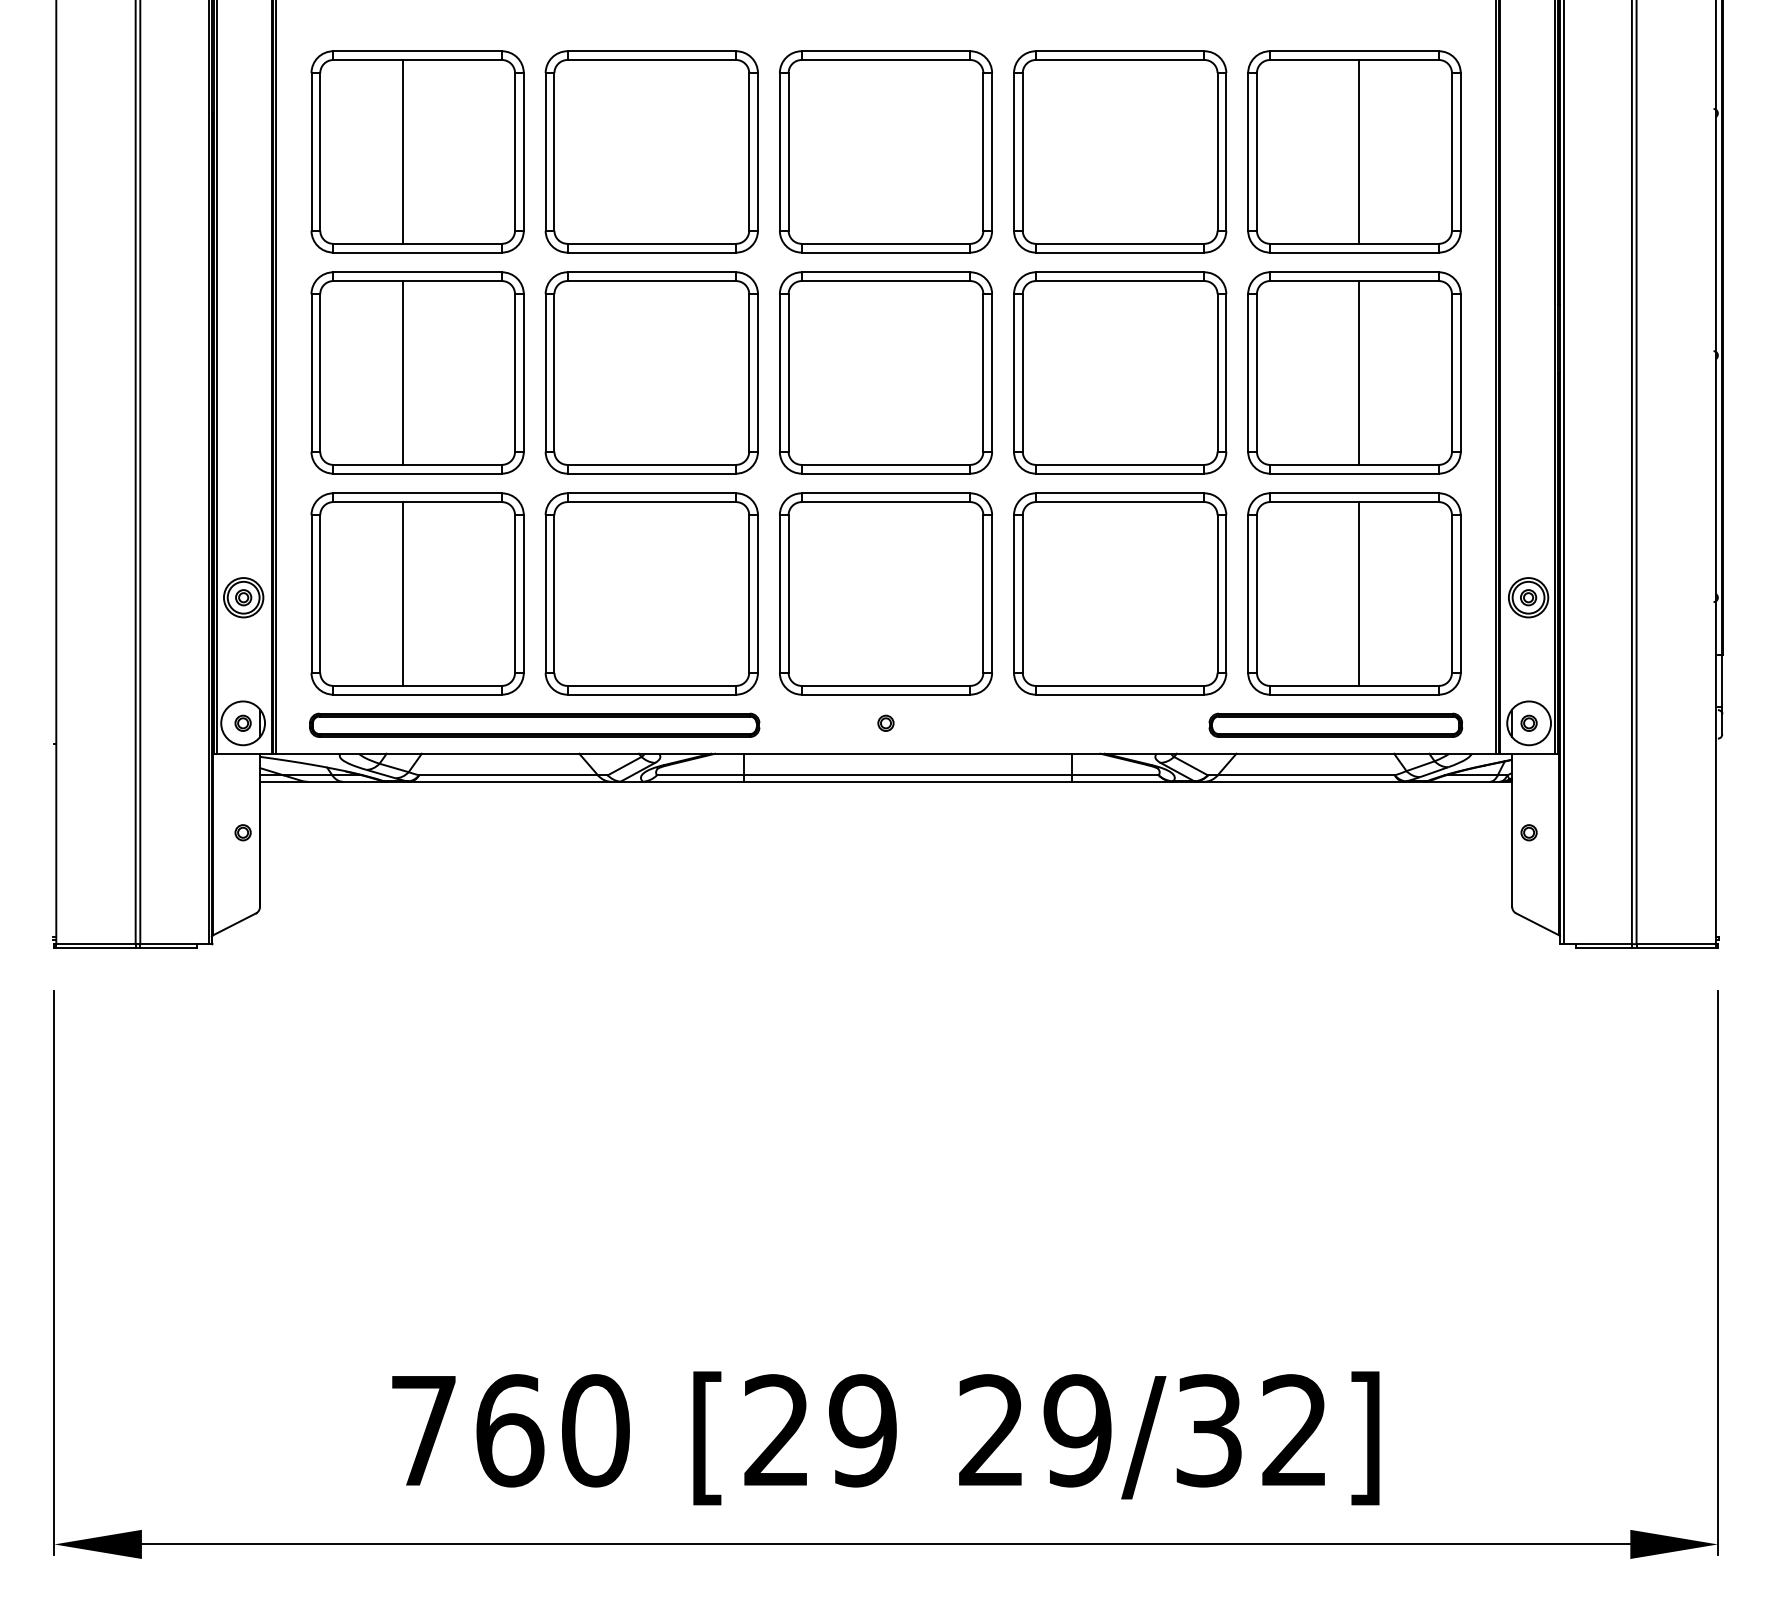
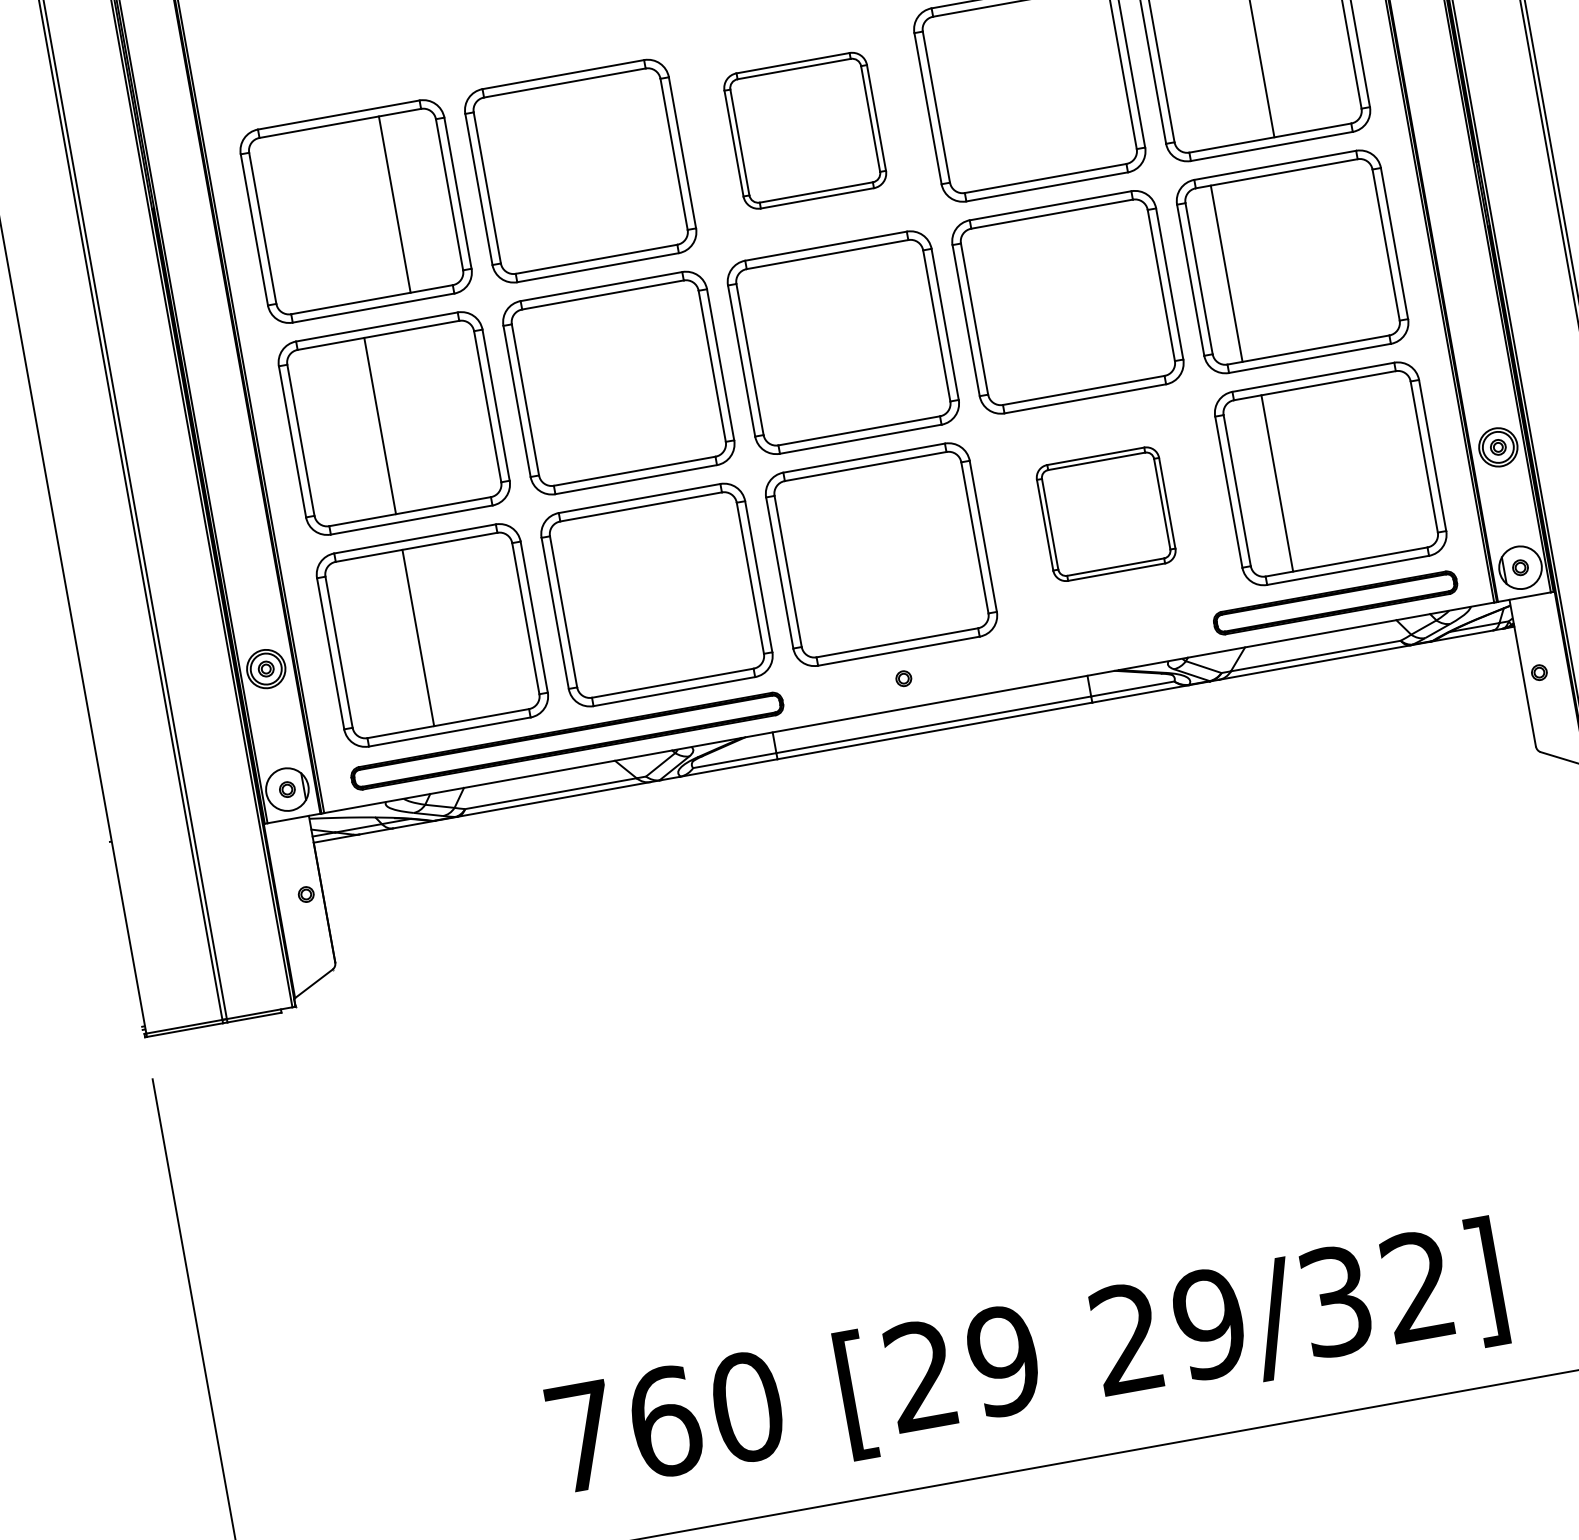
line: (402, 151) -> (394, 204), moved
part: (885, 151) -> (804, 130), size x0.7
line: (1358, 372) -> (1226, 273), moved
part: (1120, 593) -> (1106, 513), size x0.6
line: (1358, 593) -> (1276, 483), moved

